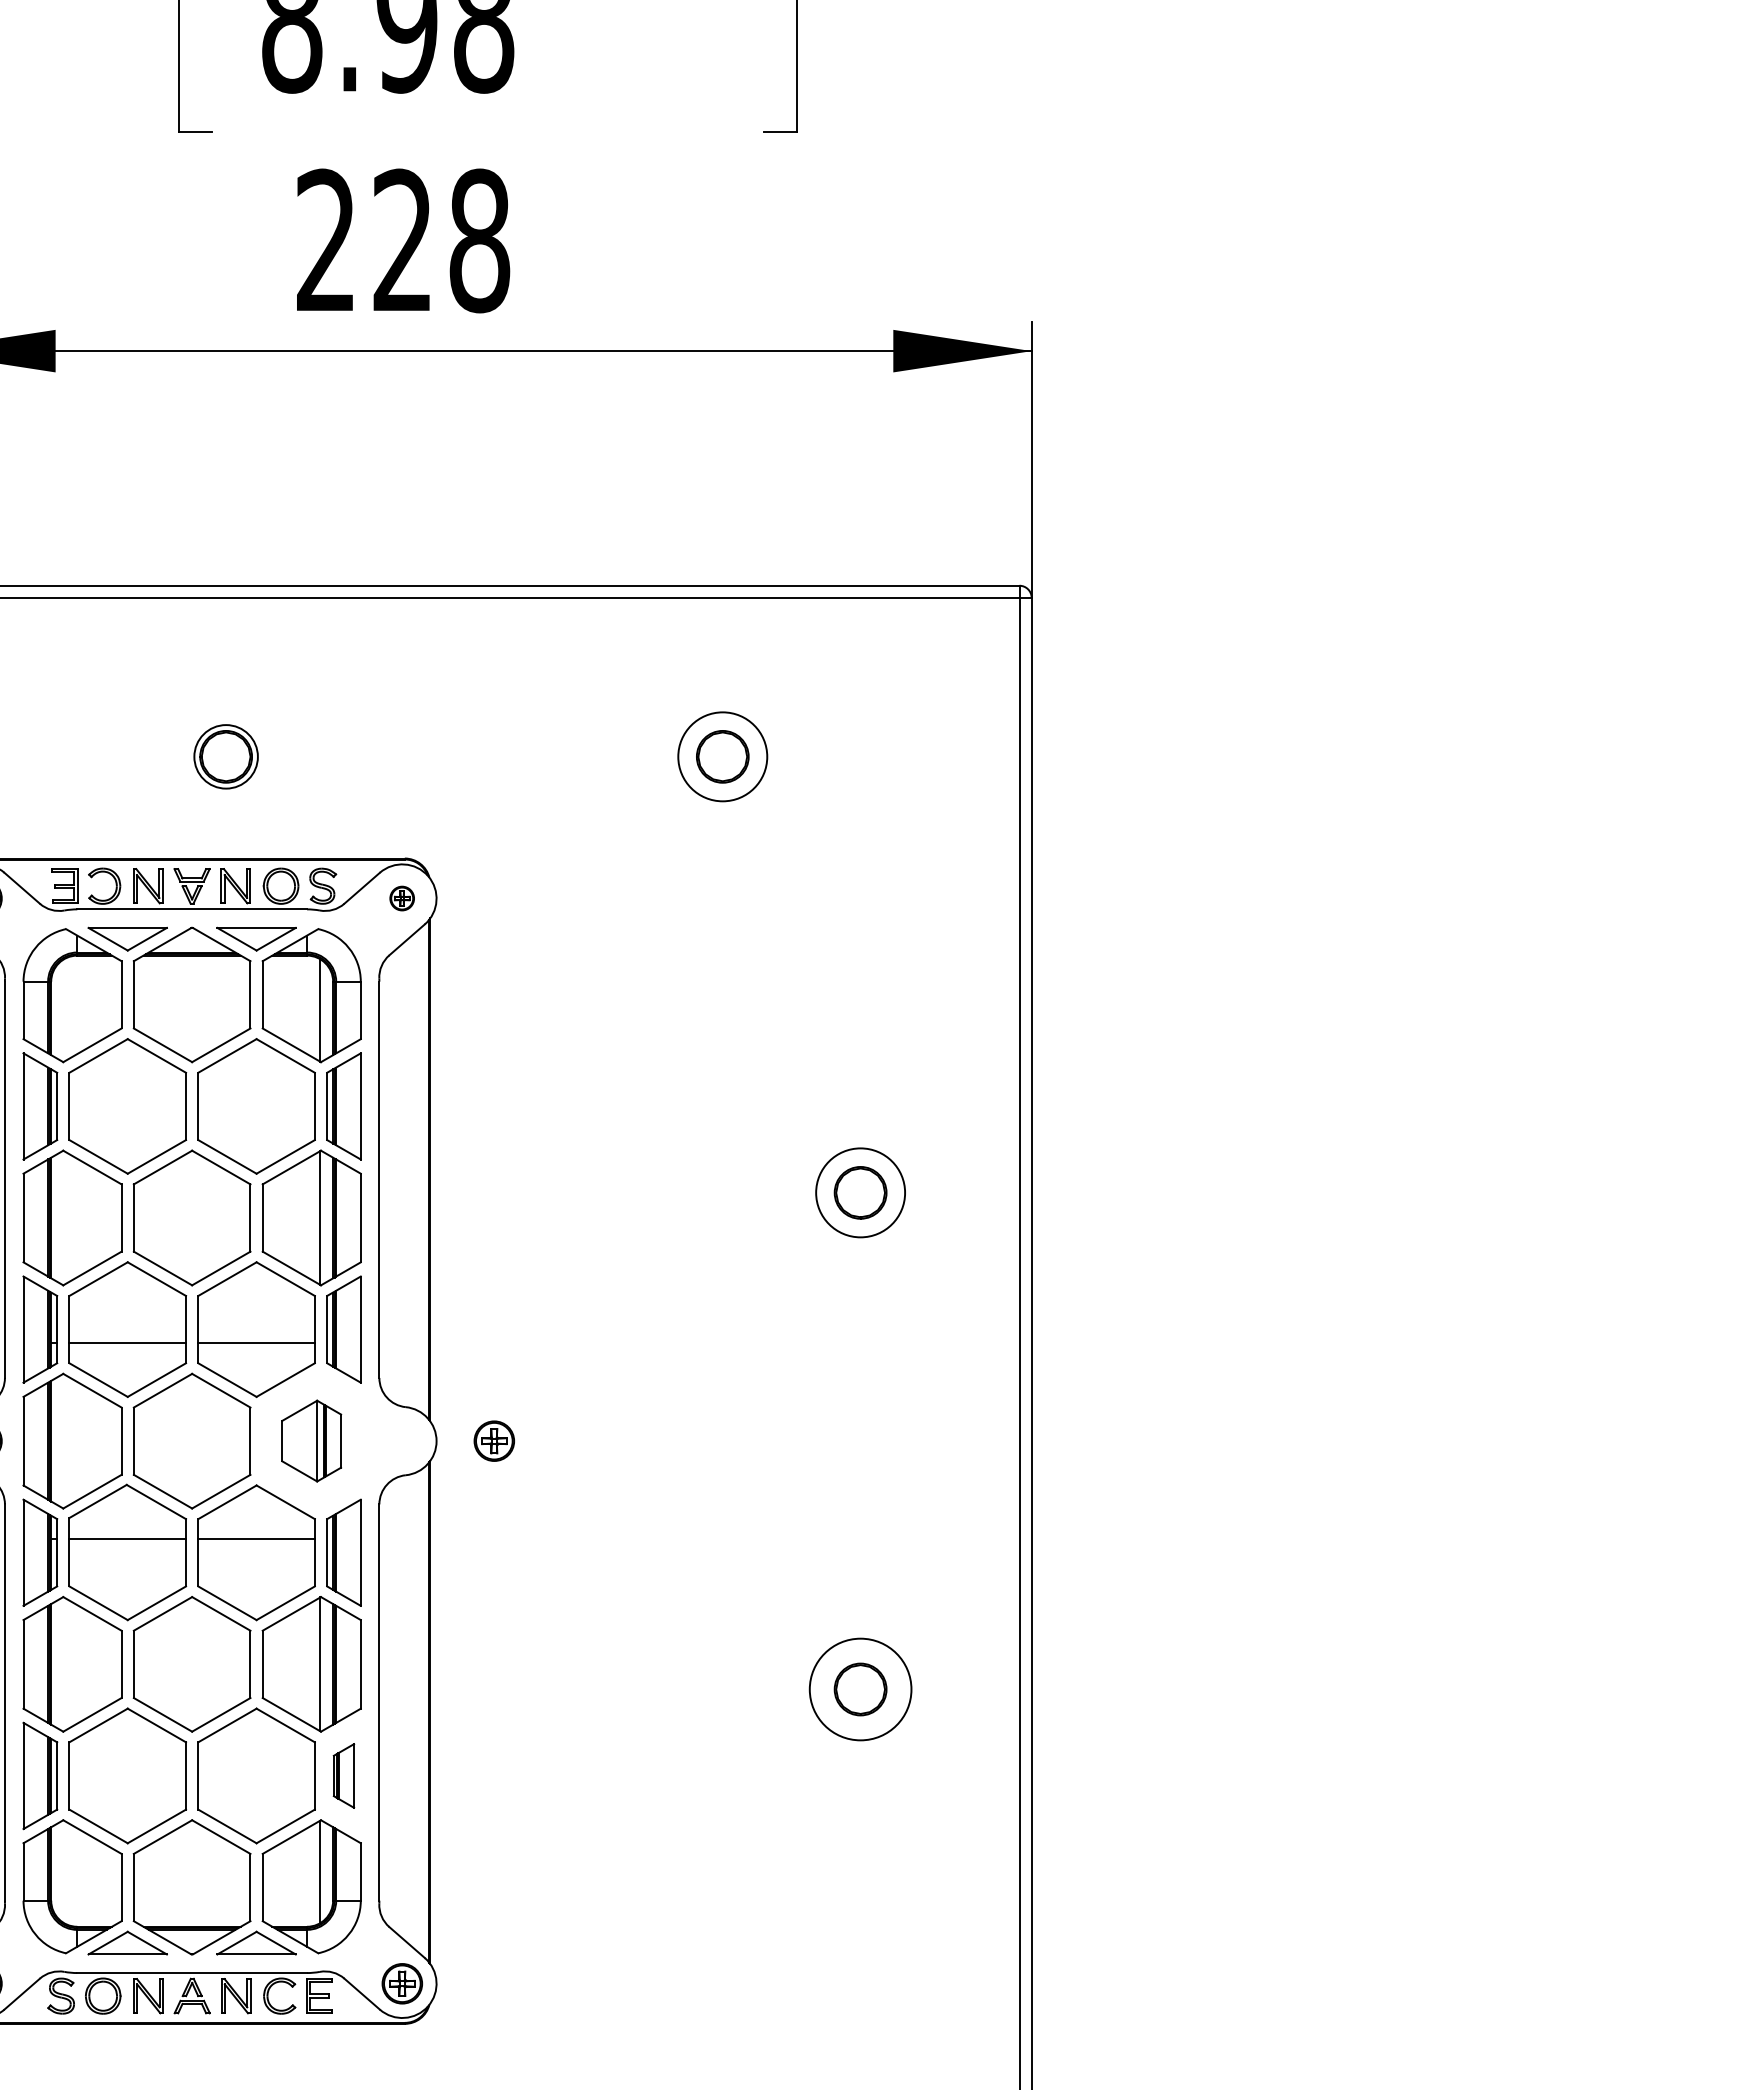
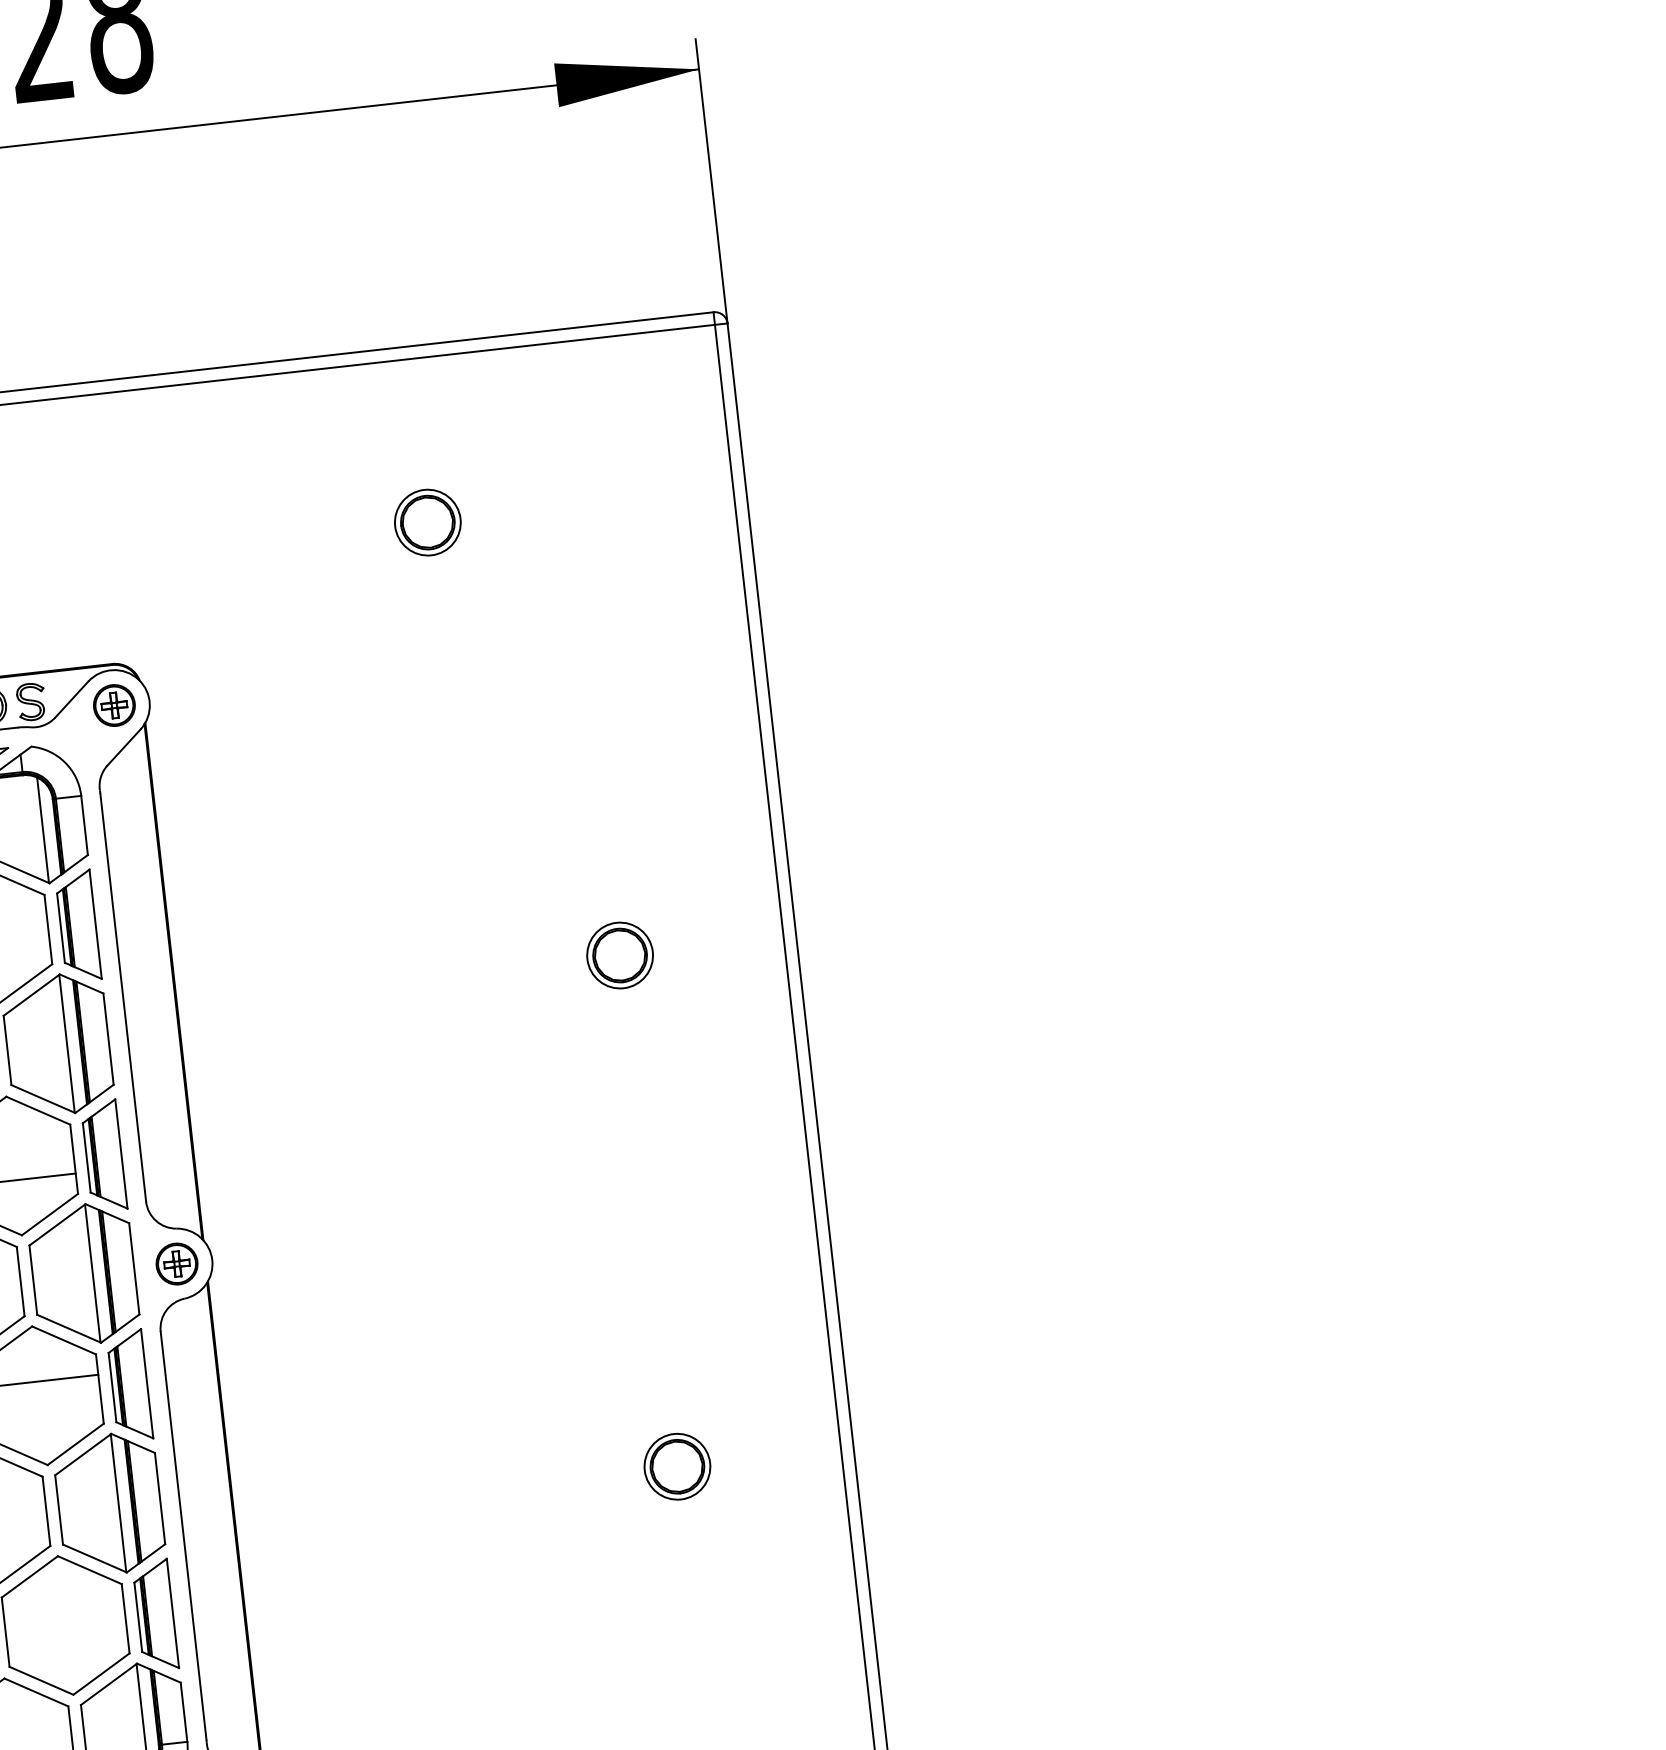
circle: (722, 756) -> (427, 522), size x0.71
part: (401, 898) -> (113, 705), size x1.67
circle: (860, 1192) -> (619, 955), size x0.71
part: (311, 1440) -> (83, 1273), size x1.67
part: (493, 1440) -> (176, 1263), moved
circle: (860, 1689) -> (677, 1466), size x0.62
part: (343, 1775) -> (155, 1614), size x1.67

